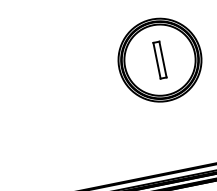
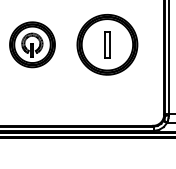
part: (58, 80) -> (32, 44), added

